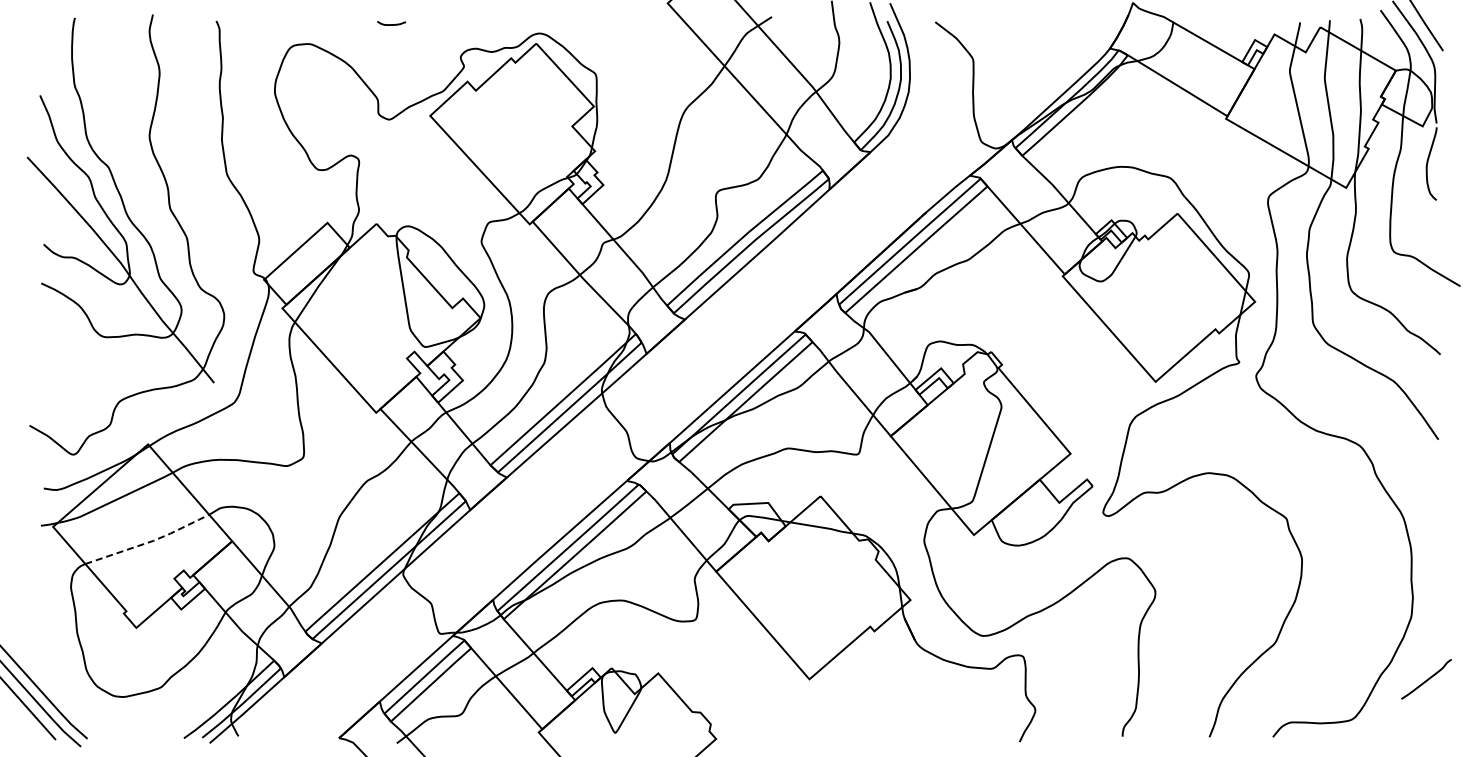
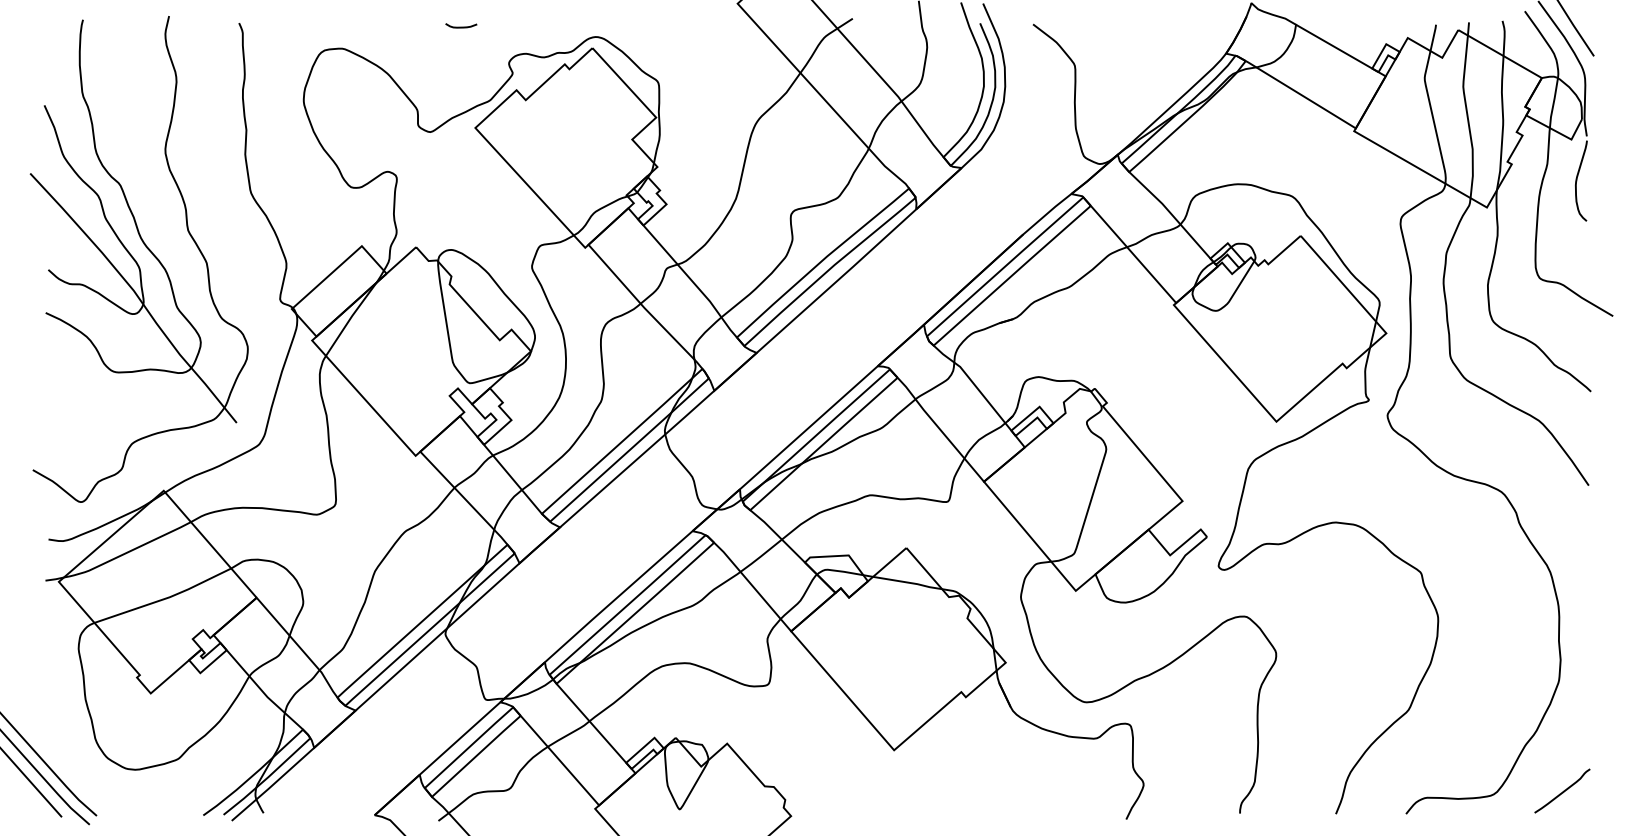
curve: (391, 24) -> (461, 27), moved
line: (149, 542) -> (165, 599), dashed -> solid
curve: (1426, 679) -> (1562, 791), moved

